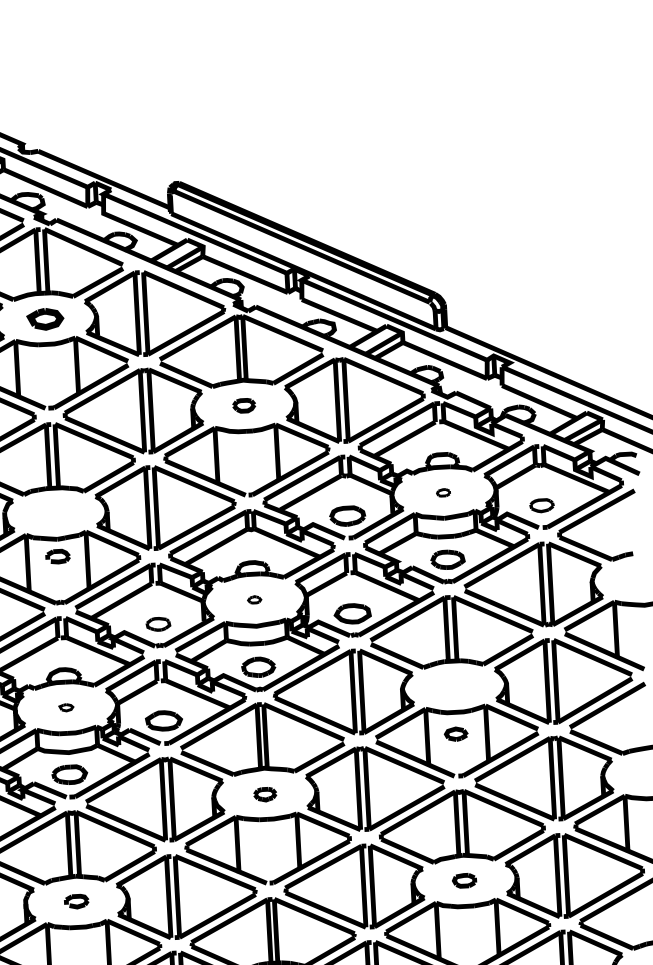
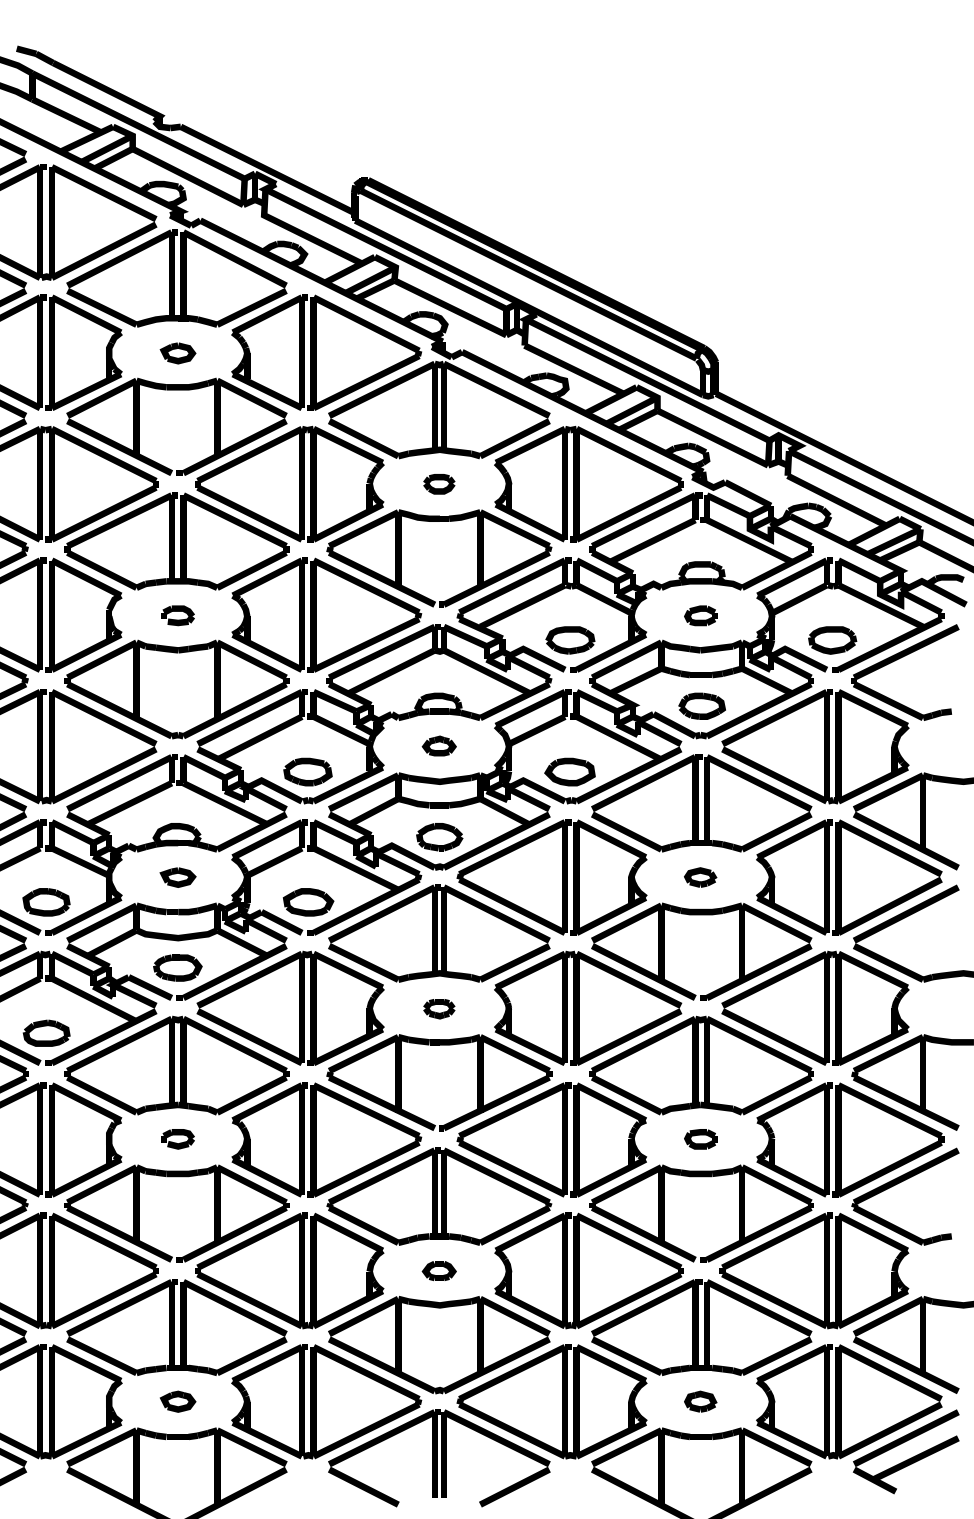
part: (44, 319) -> (177, 353), size x0.71
part: (443, 492) -> (700, 615), size x1.67
part: (541, 505) -> (832, 640), size x1.43
part: (57, 556) -> (177, 615), moved
part: (254, 599) -> (438, 745), size x1.67
part: (158, 623) -> (307, 771), size x1.43
part: (65, 707) -> (177, 877), size x1.67
part: (456, 734) -> (700, 877), moved

